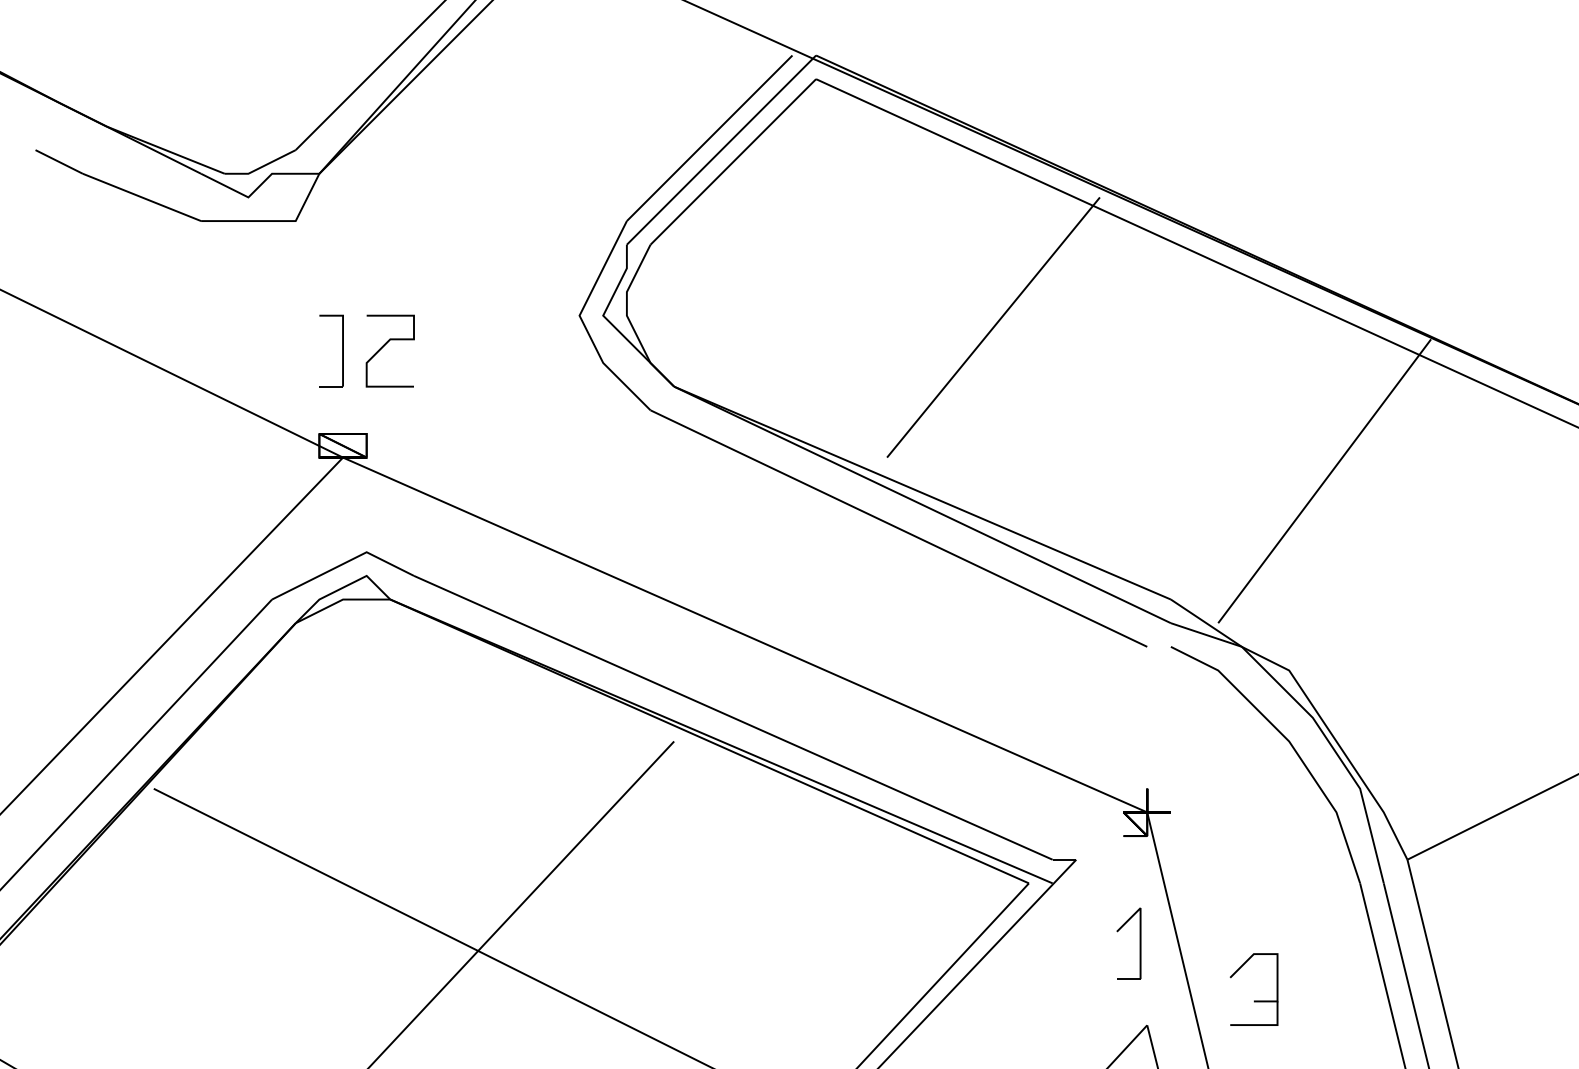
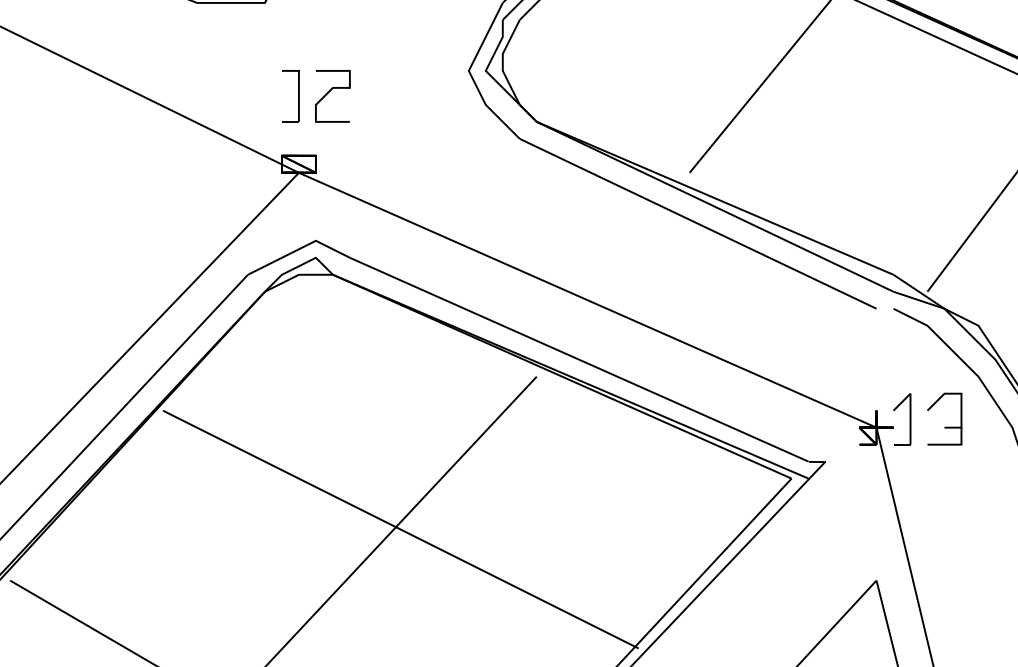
part: (1139, 943) -> (909, 419), moved
part: (1254, 1000) -> (944, 427), moved

